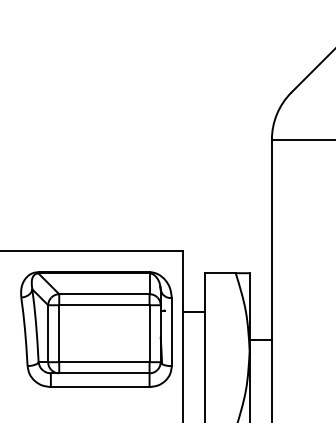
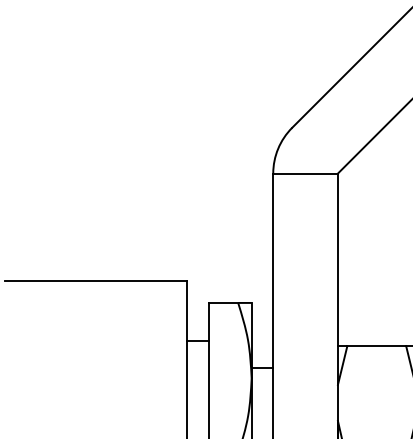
part: (95, 329) -> (102, 357), removed

